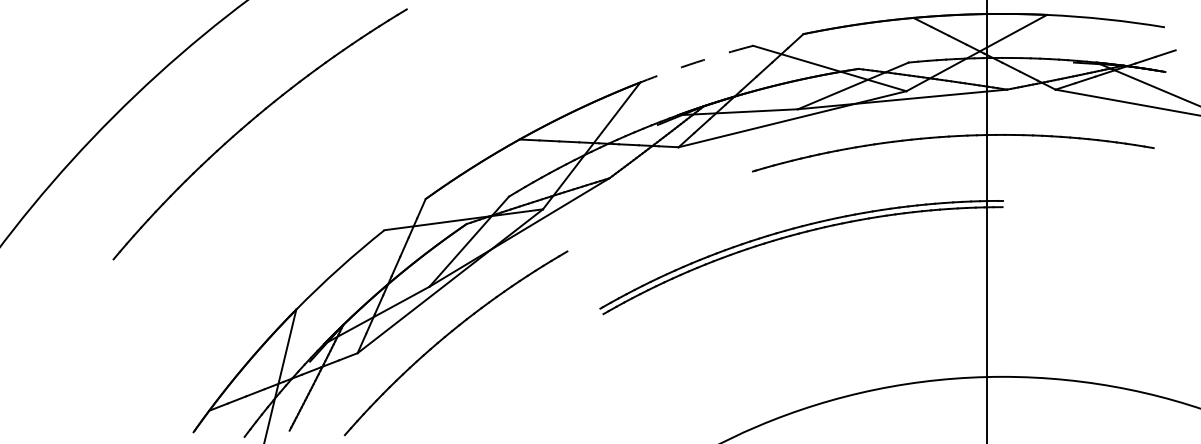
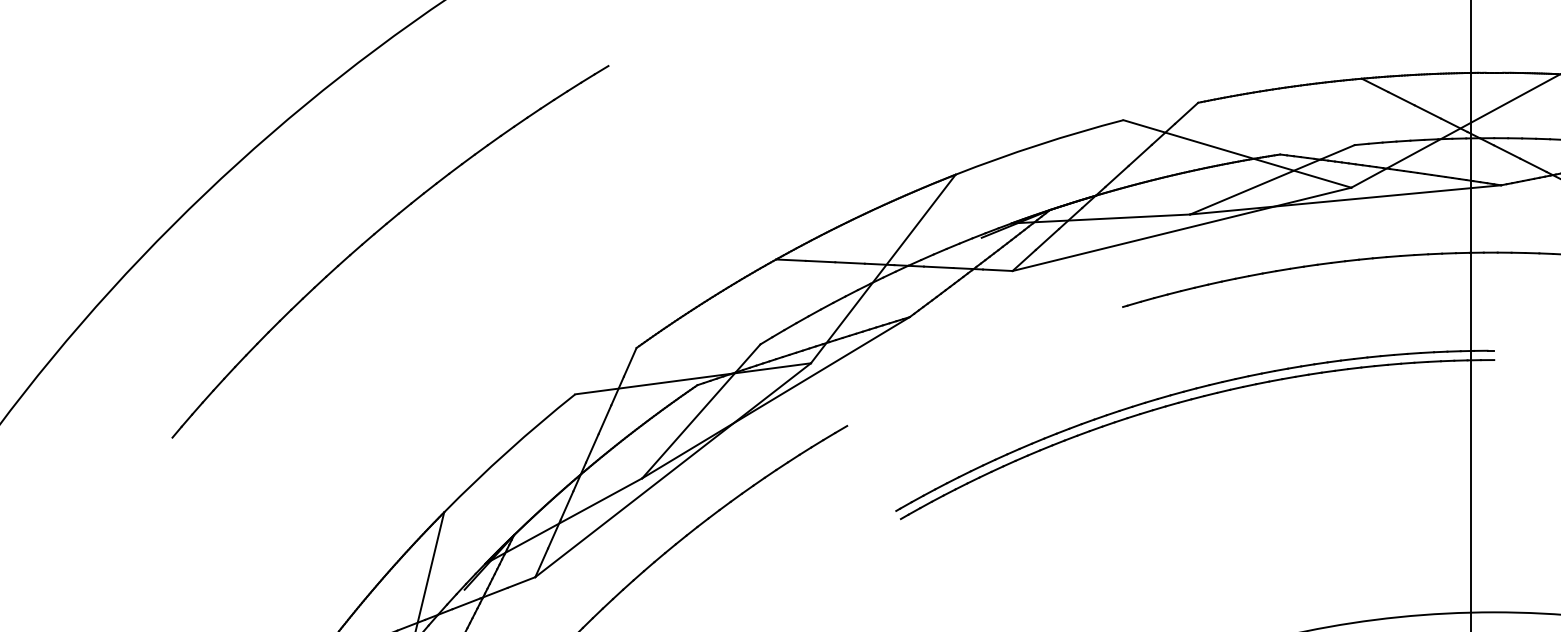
arc: (696, 62) -> (1039, 144), dashed -> solid

